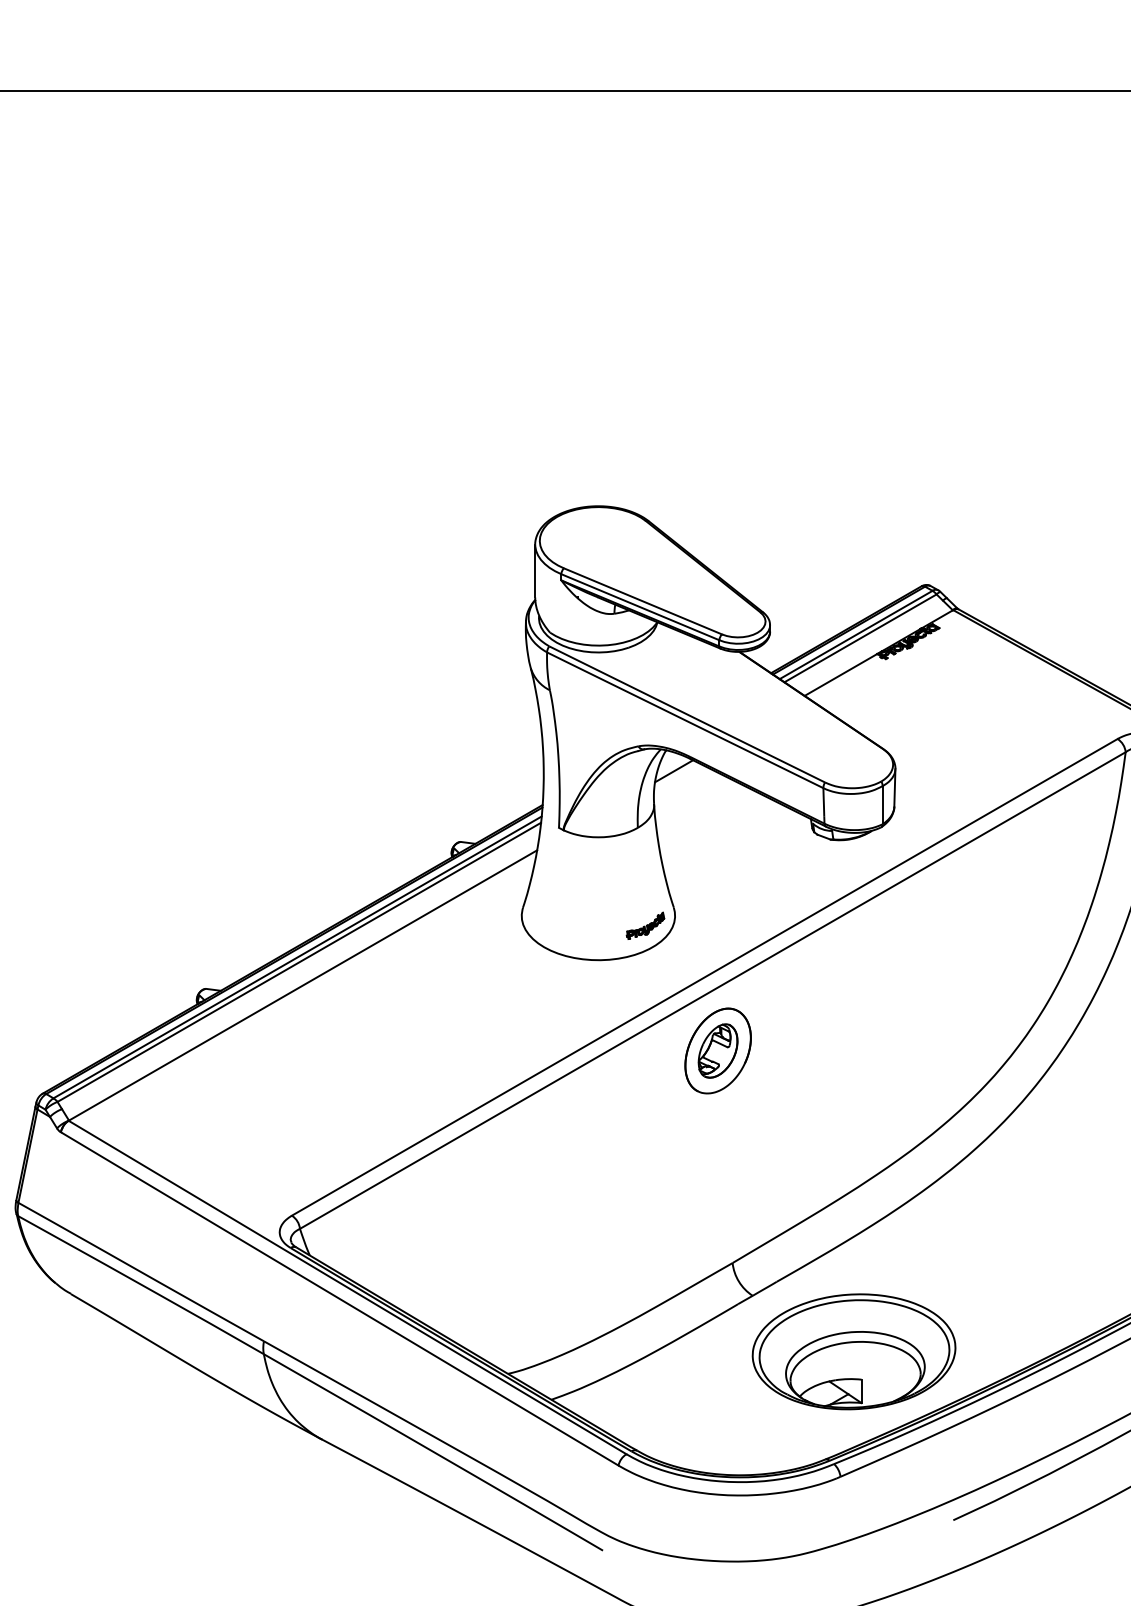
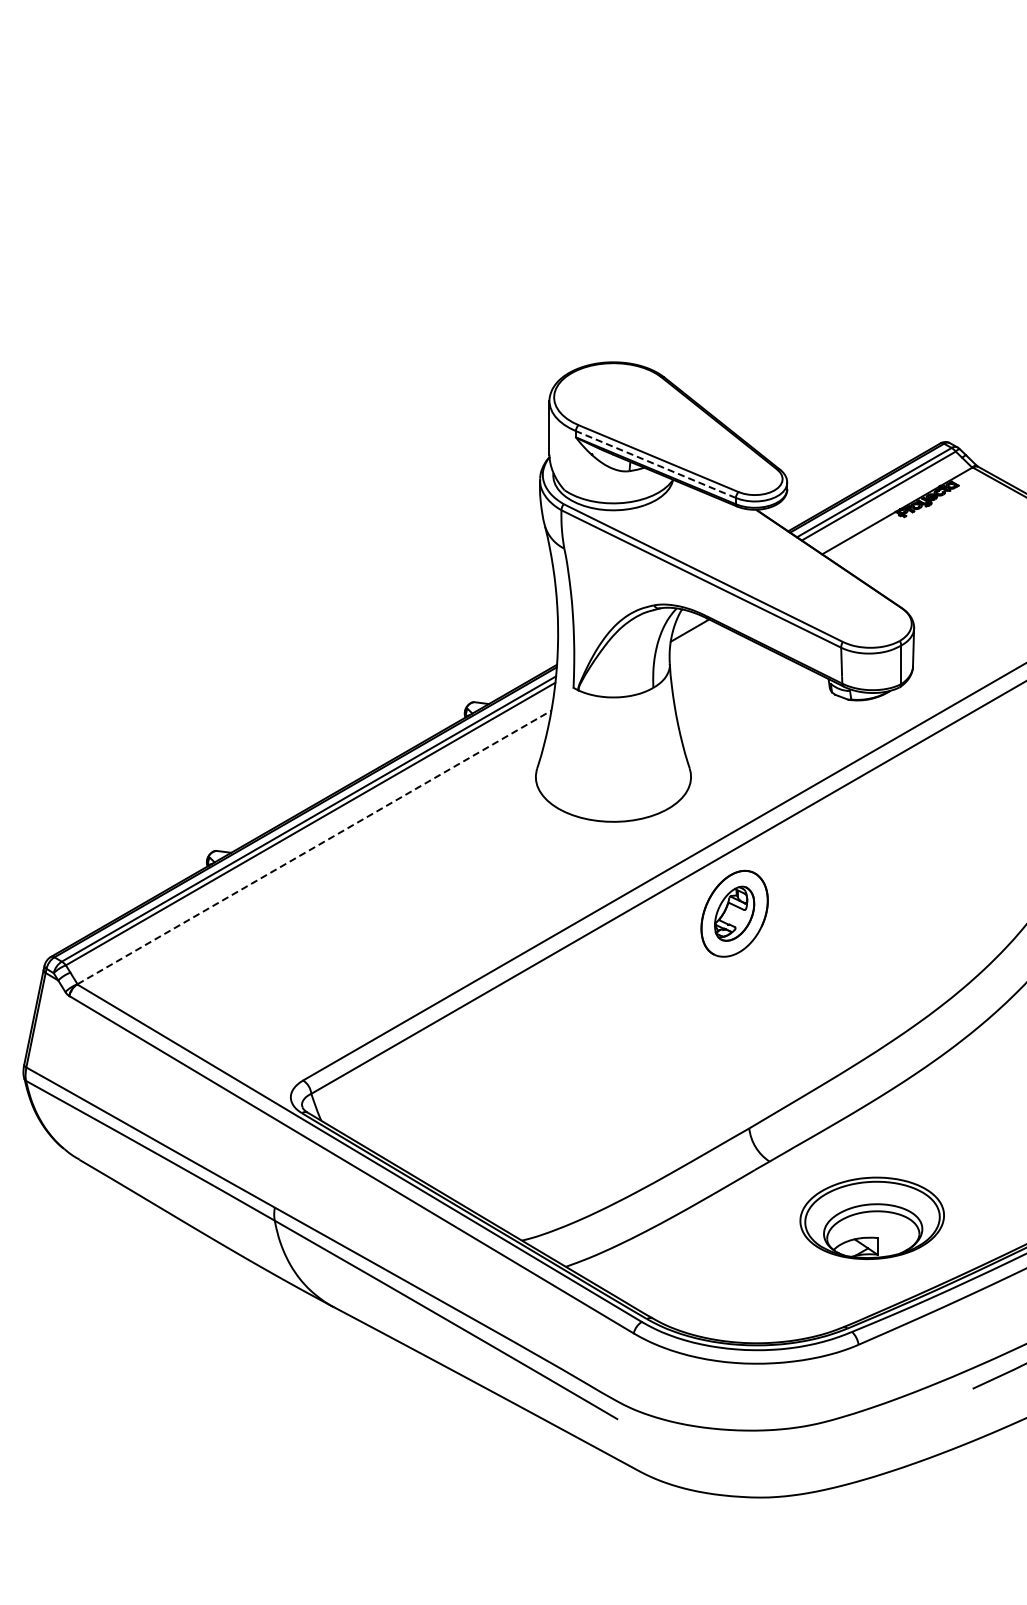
line: (640, 607) -> (656, 464), solid -> dashed
part: (645, 925) -> (661, 786), removed
line: (303, 985) -> (314, 847), solid -> dashed
part: (853, 1351) -> (871, 1217), size x0.7

